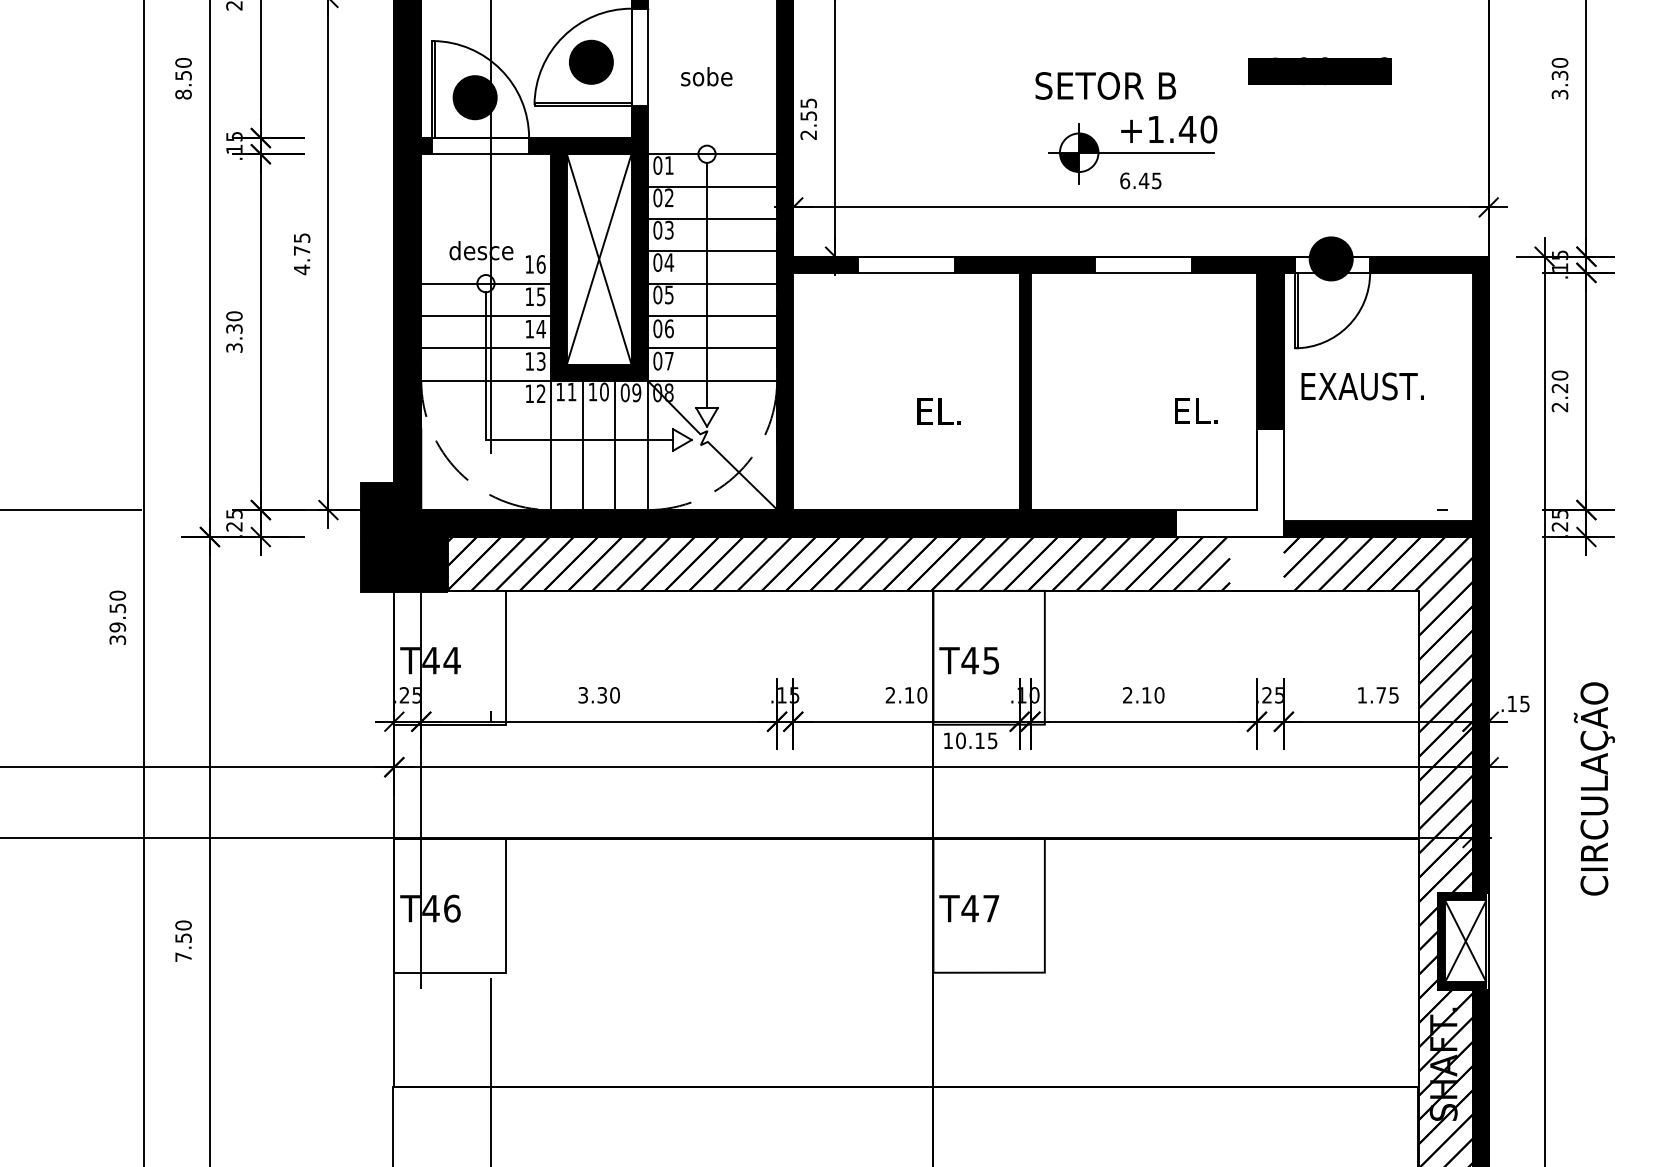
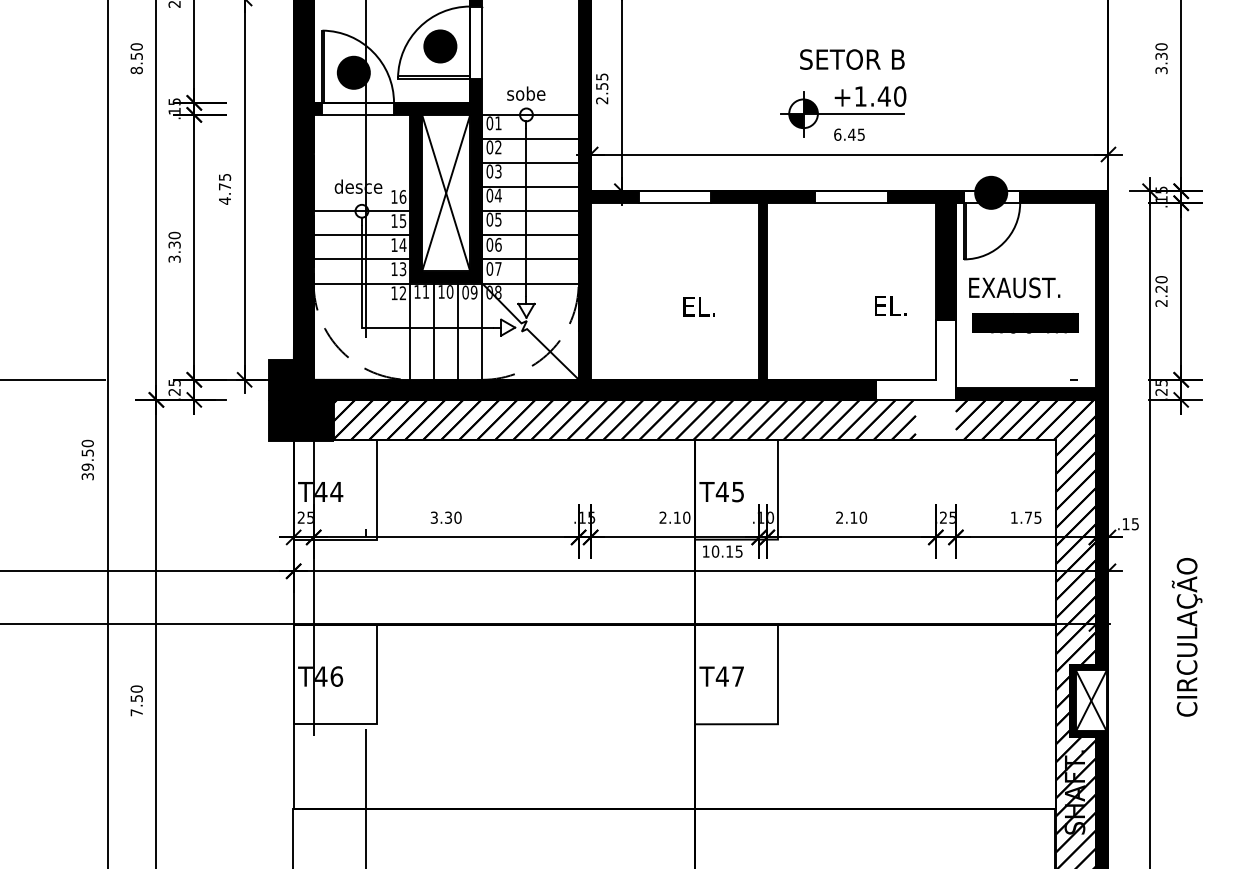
text: (1319, 70) -> (1024, 322), moved
text: (706, 76) -> (526, 93), moved
text: (1105, 85) -> (852, 59), moved
text: (1593, 788) -> (1186, 637), moved

